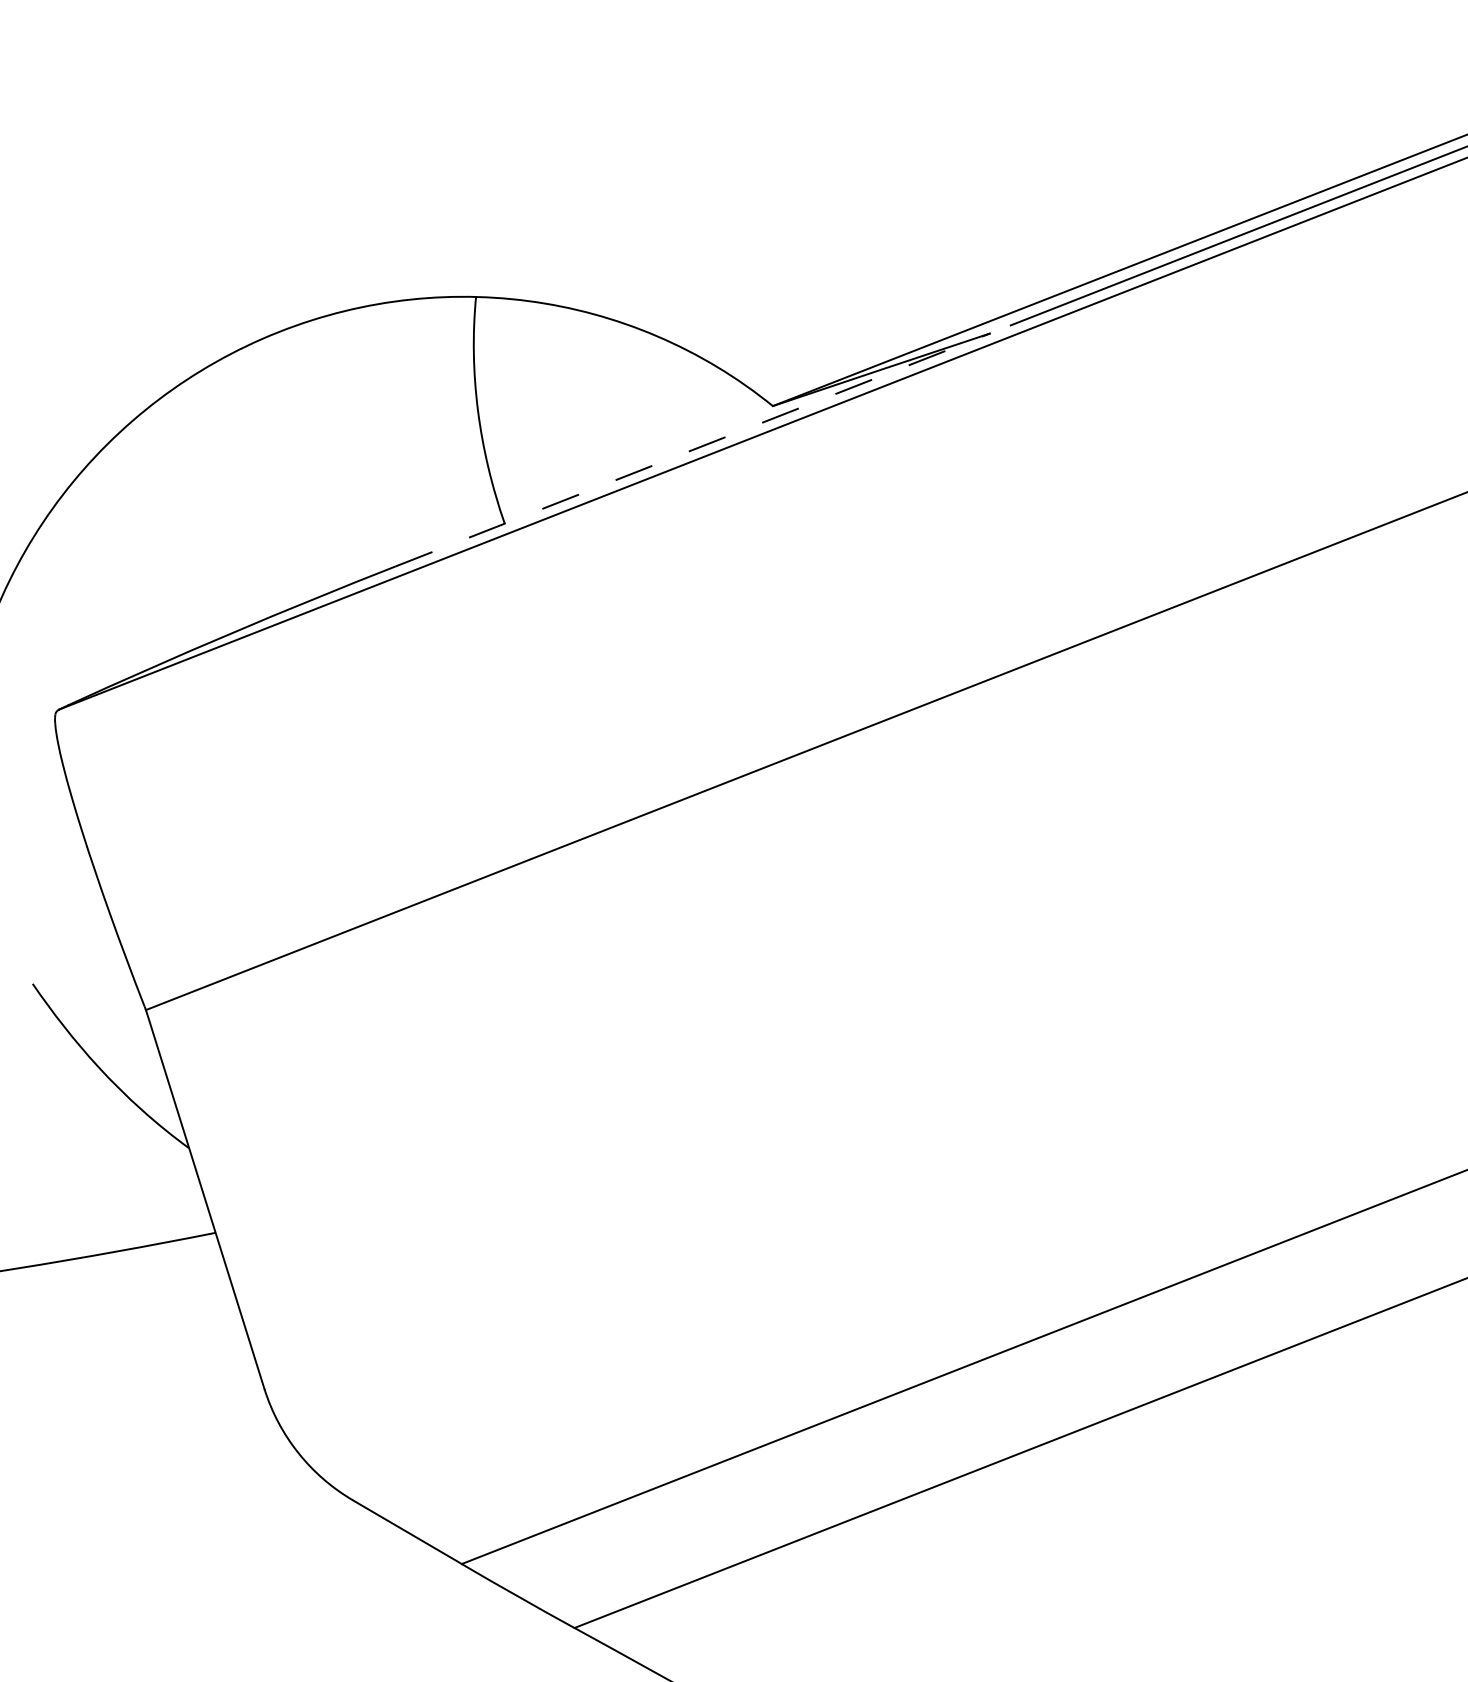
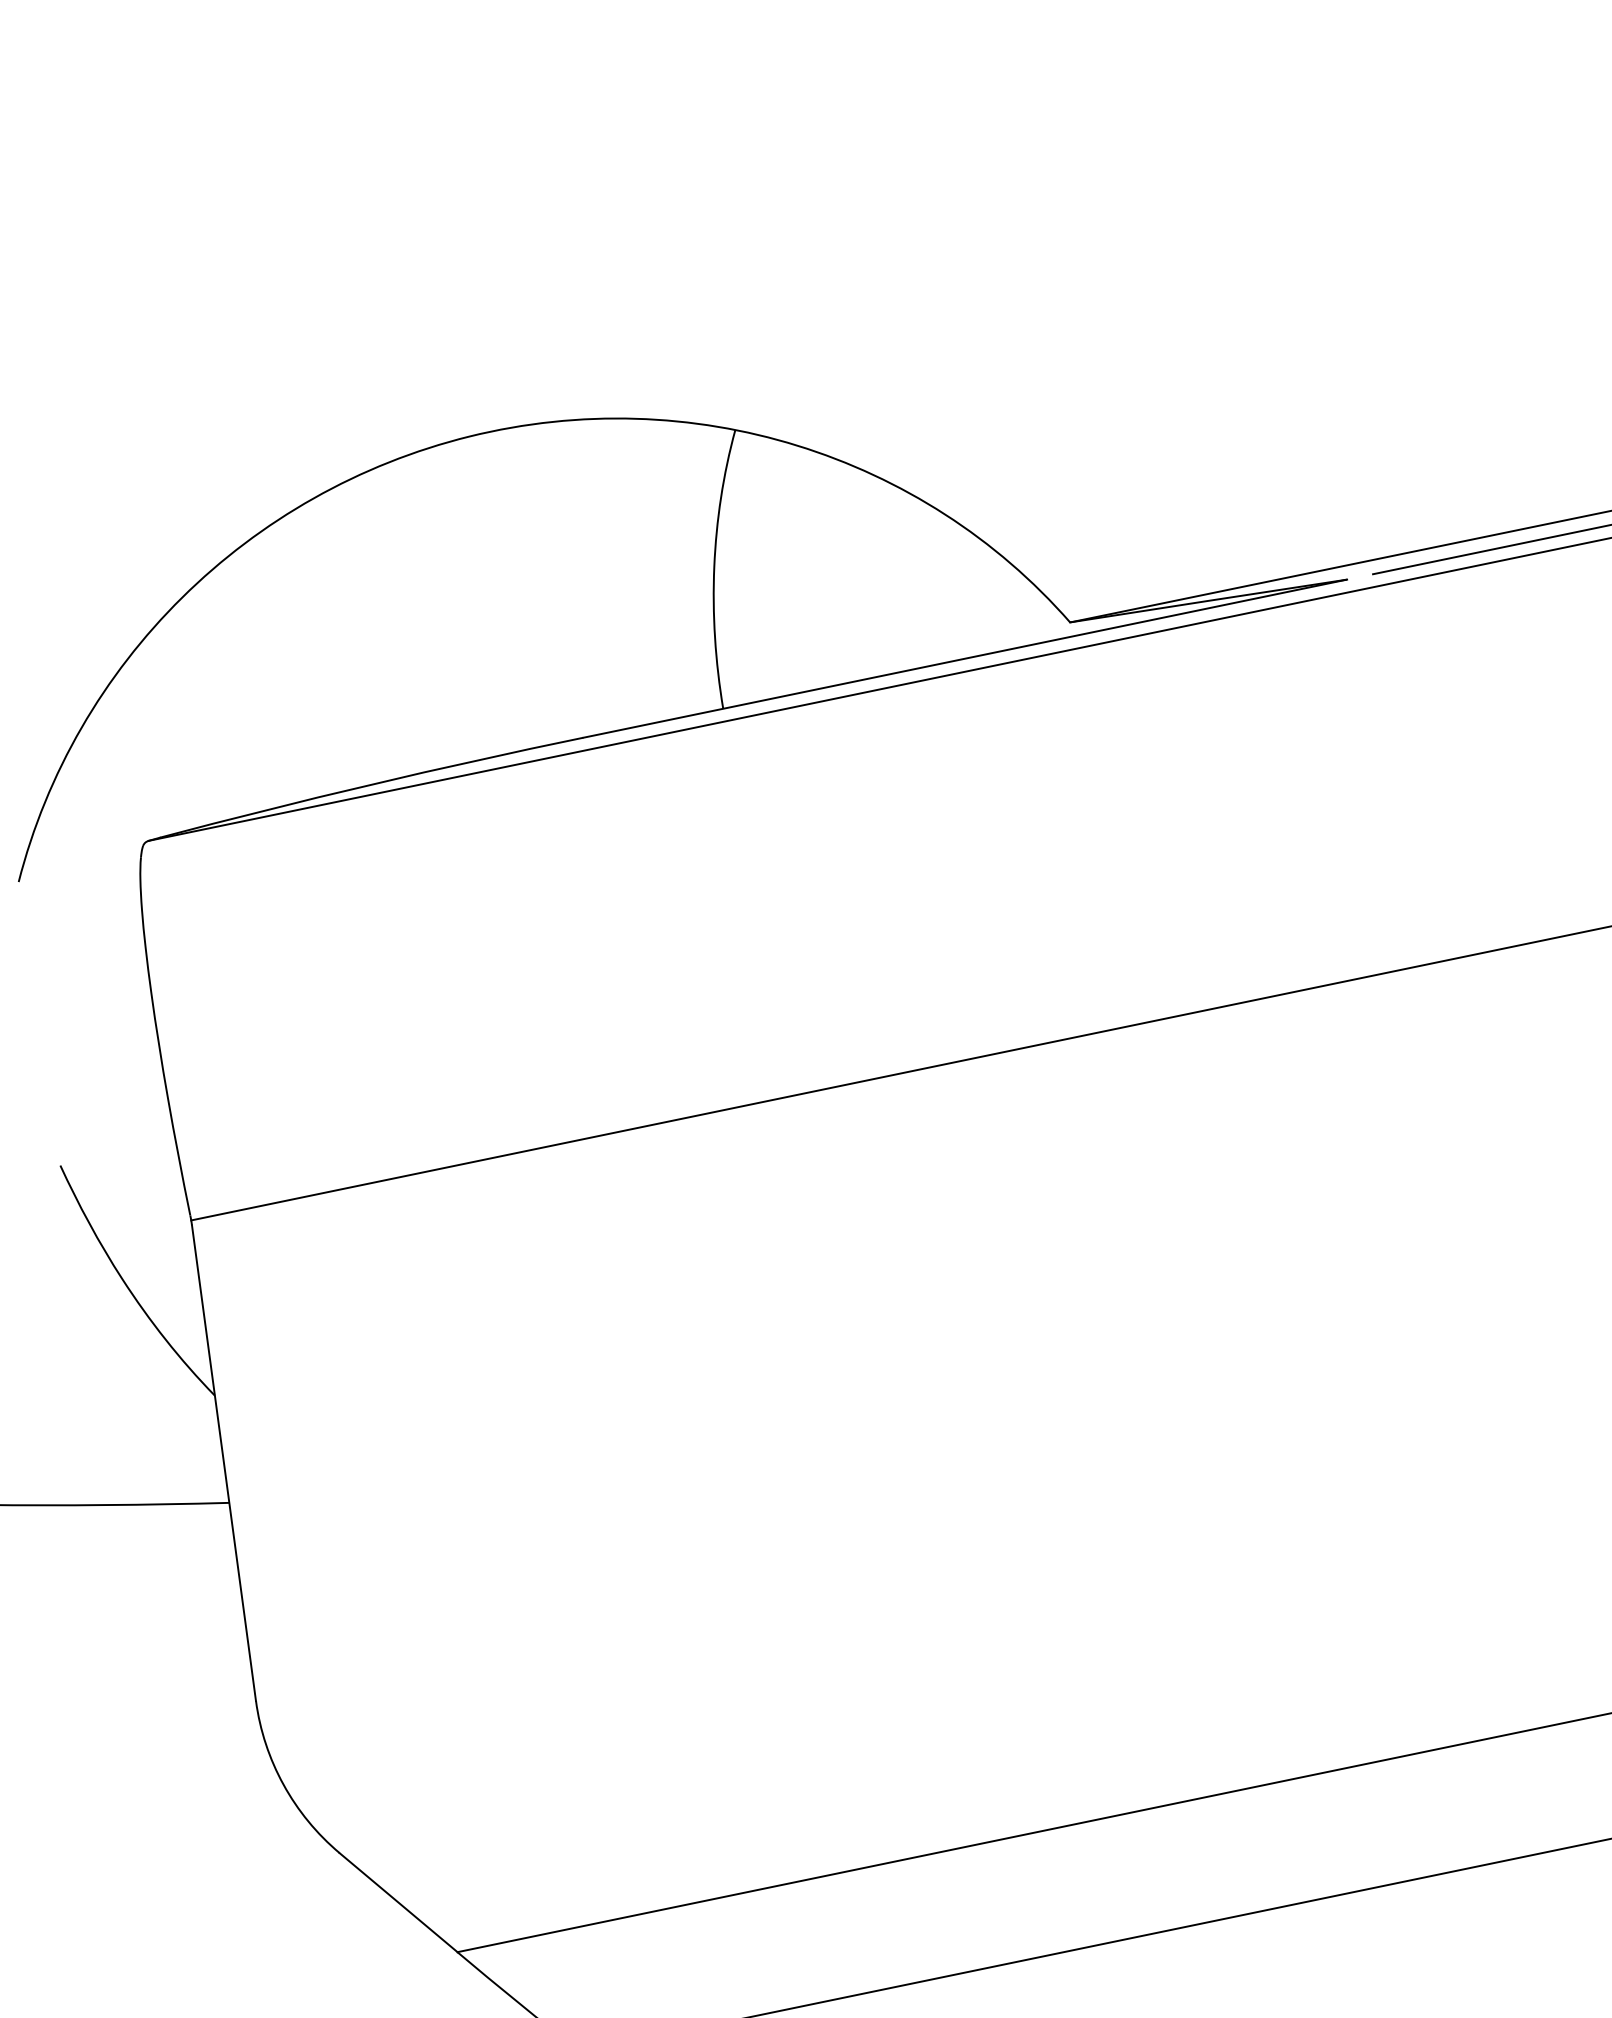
line: (693, 449) -> (965, 658), dashed -> solid

